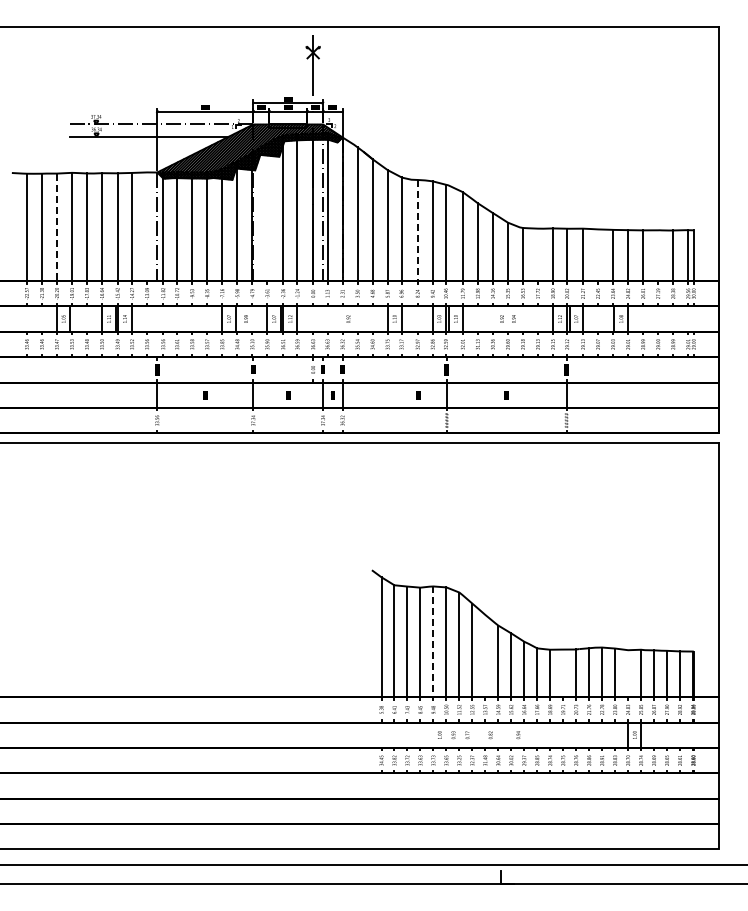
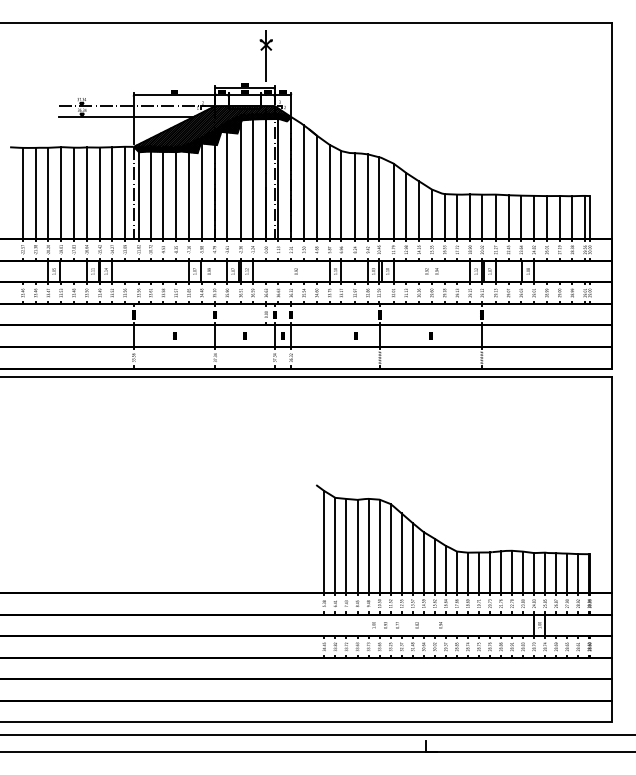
line: (267, 211) -> (227, 180), added
line: (147, 226) -> (125, 192), added
line: (56, 227) -> (48, 193), dashed -> solid
line: (417, 230) -> (354, 196), dashed -> solid
line: (537, 254) -> (457, 216), added
line: (598, 255) -> (508, 217), added
line: (658, 255) -> (559, 217), added
line: (433, 642) -> (368, 546), dashed -> solid
line: (485, 655) -> (412, 557), added
line: (563, 673) -> (479, 572), added
line: (628, 673) -> (534, 572), added

